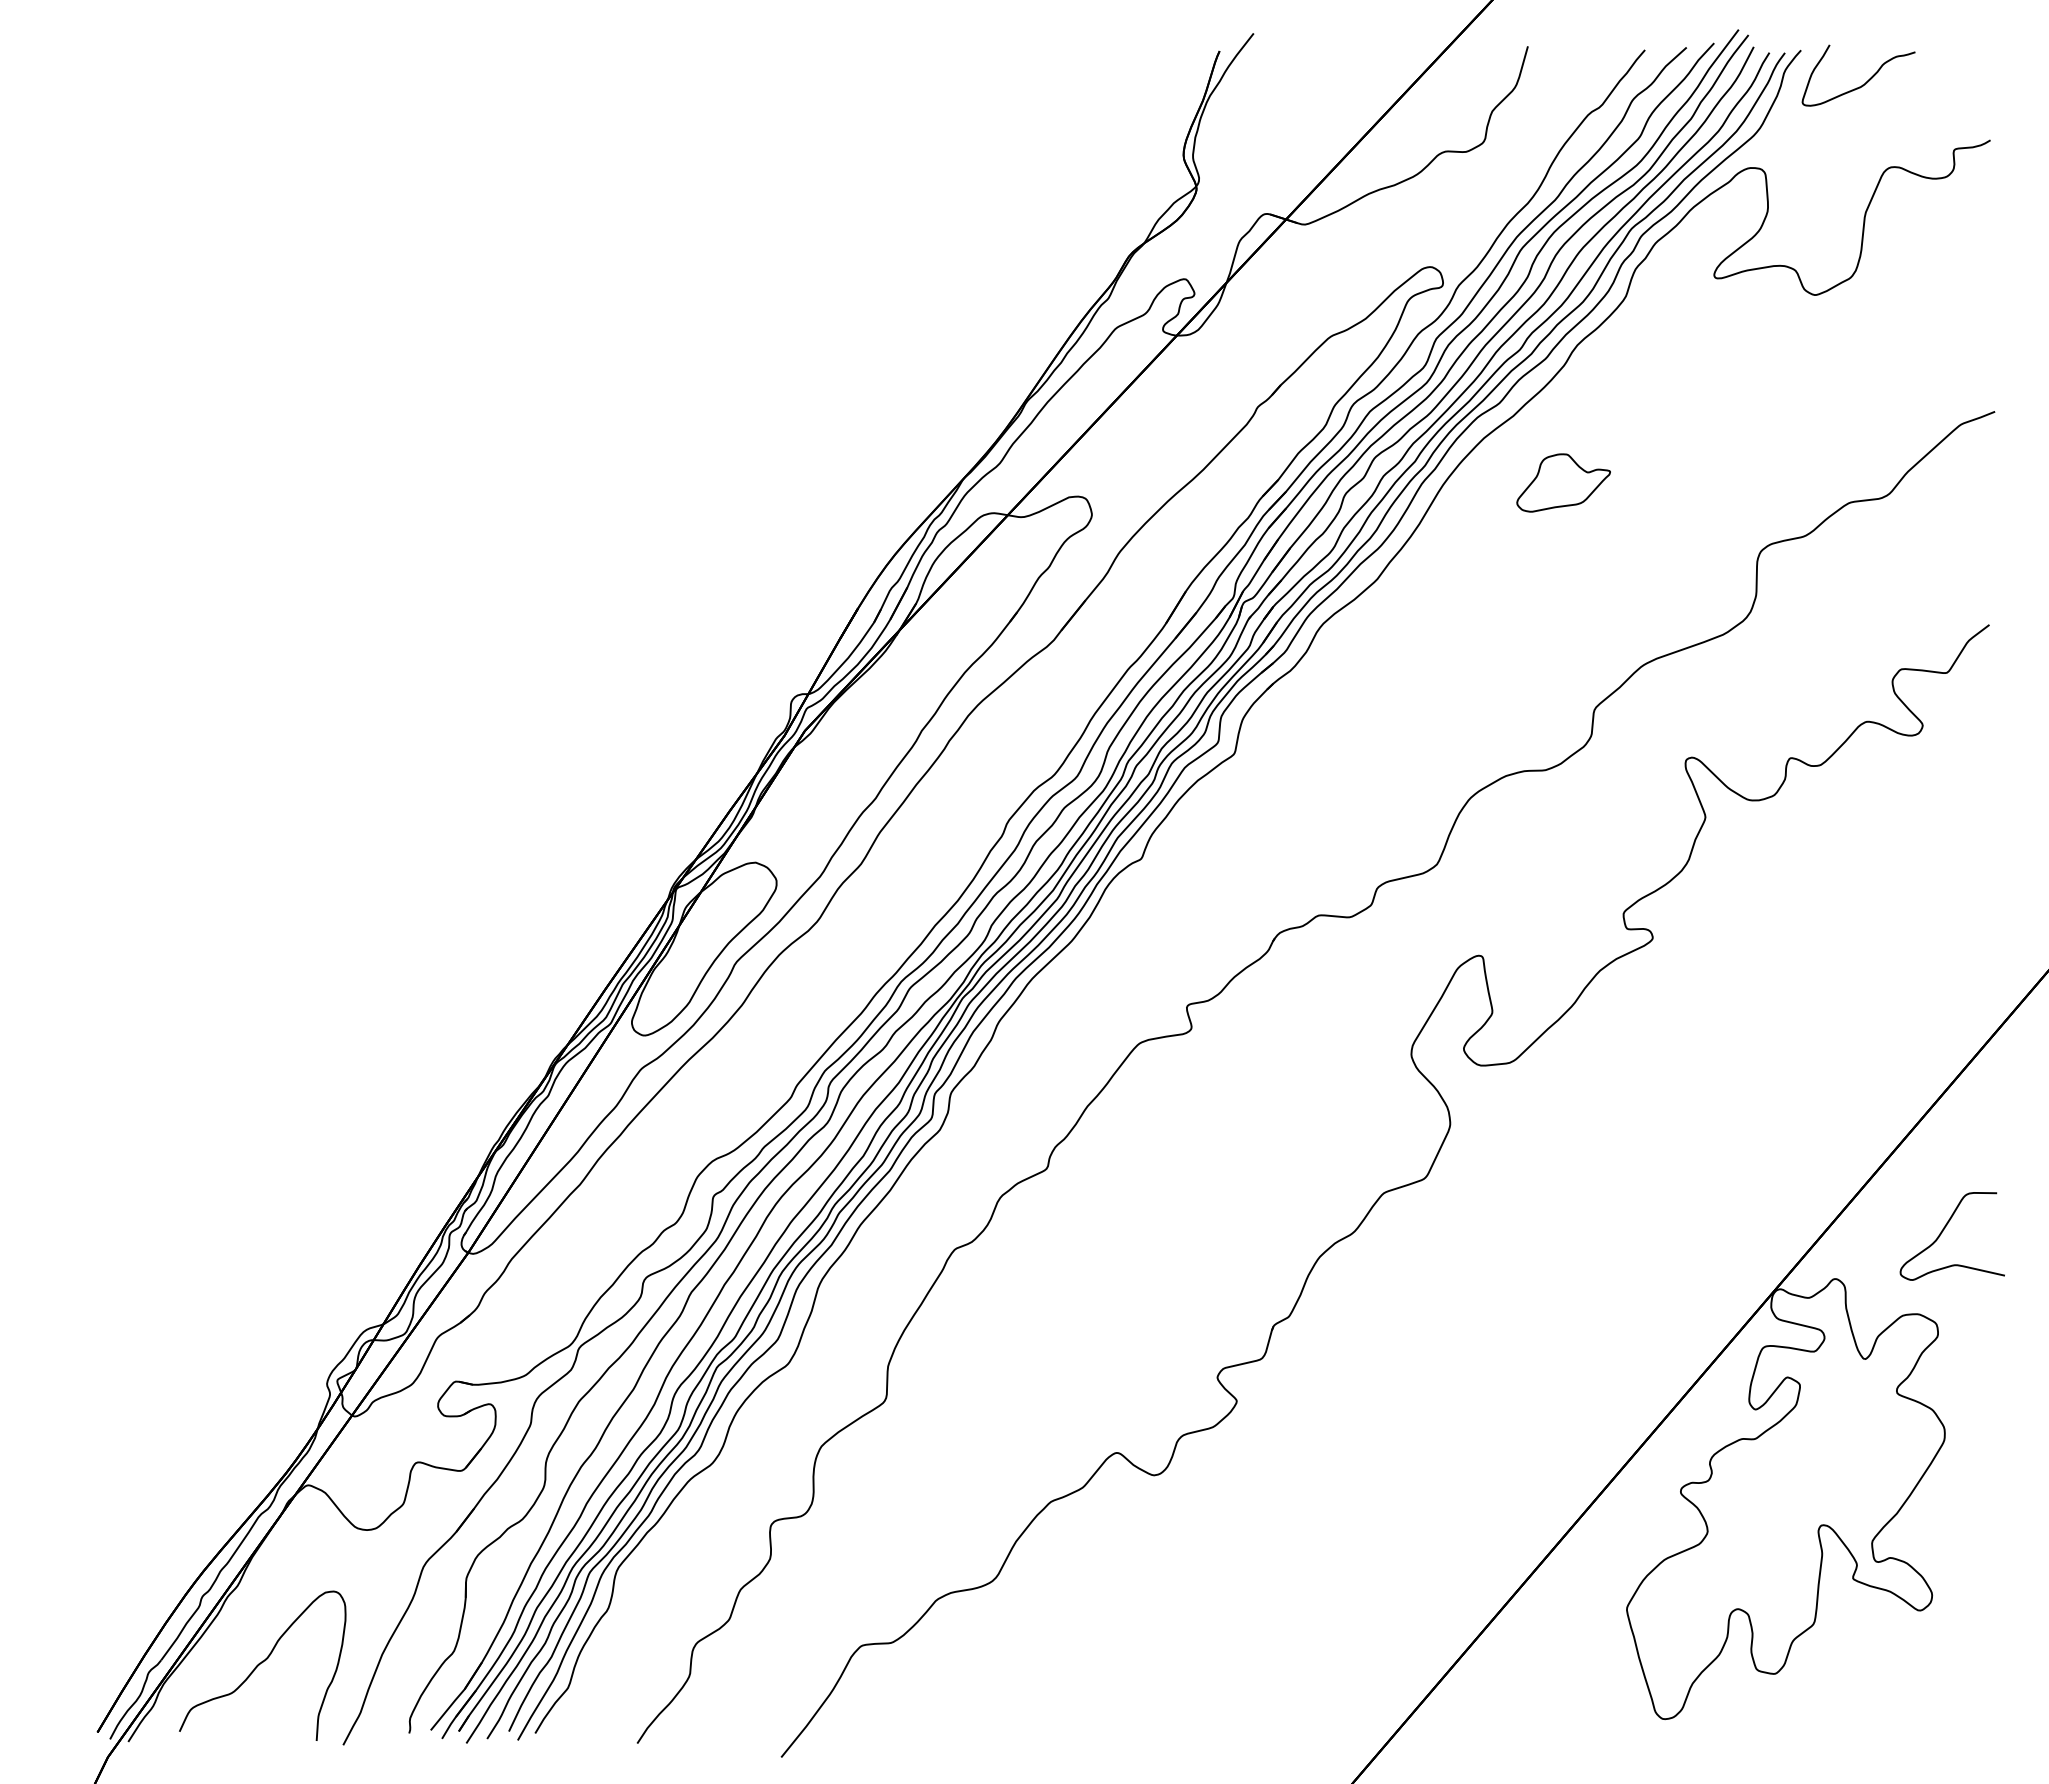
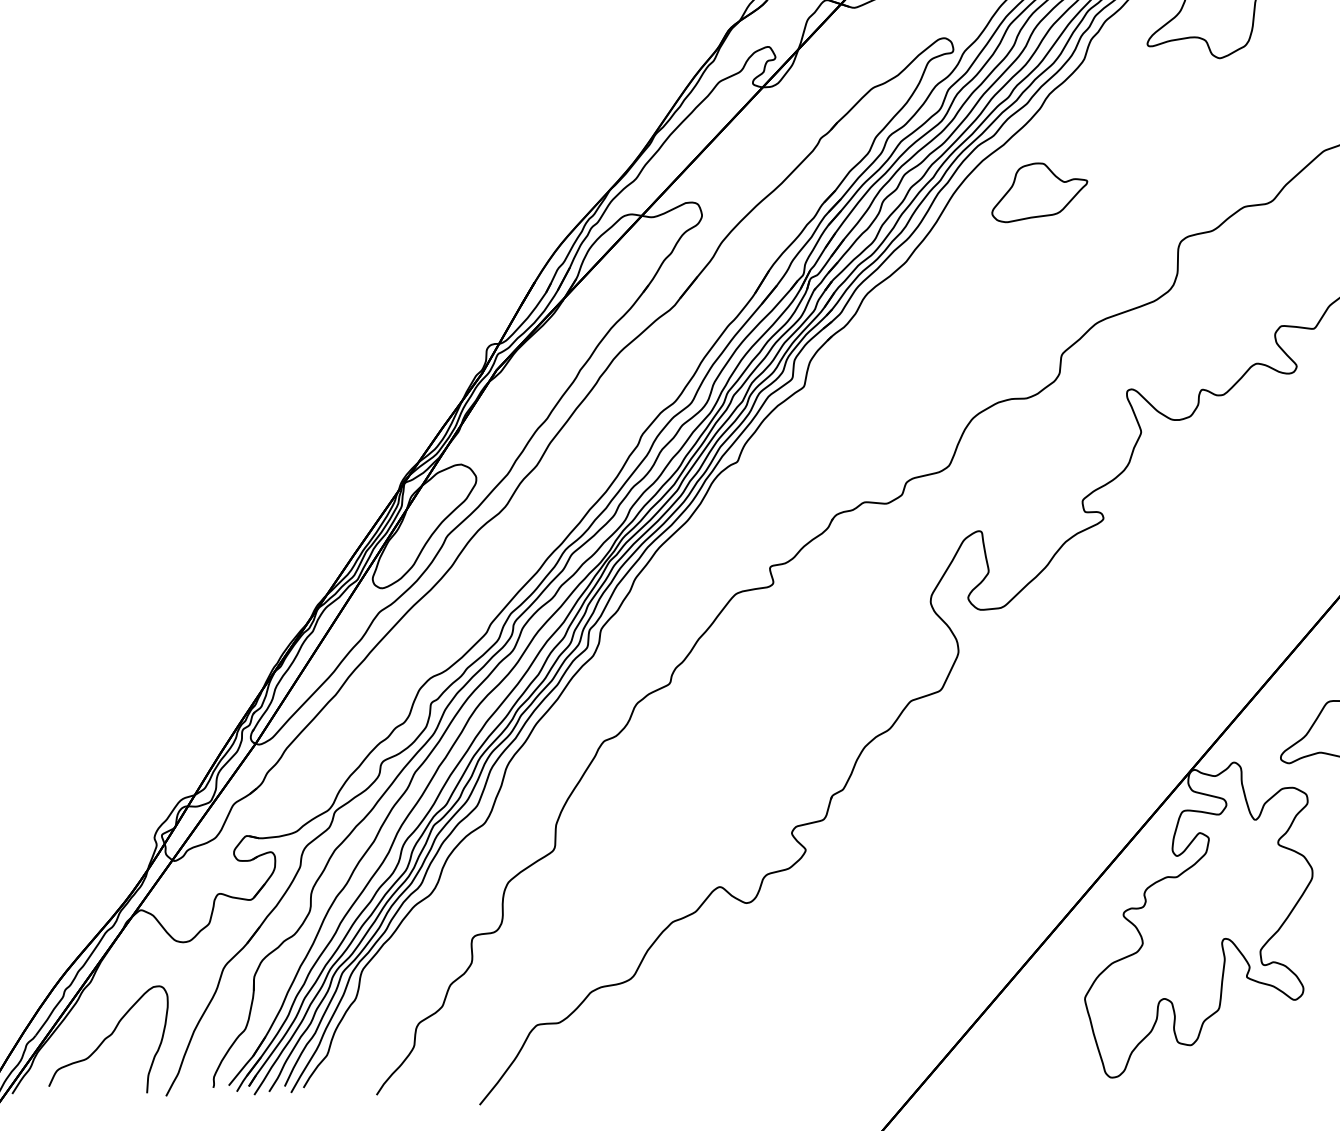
part: (1563, 482) -> (1039, 192), size x1.43

